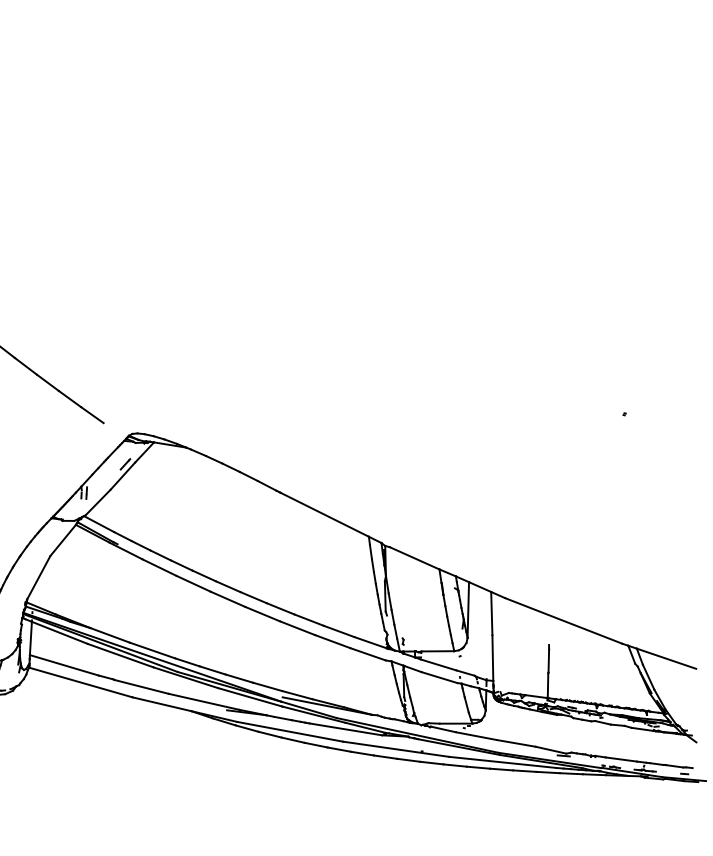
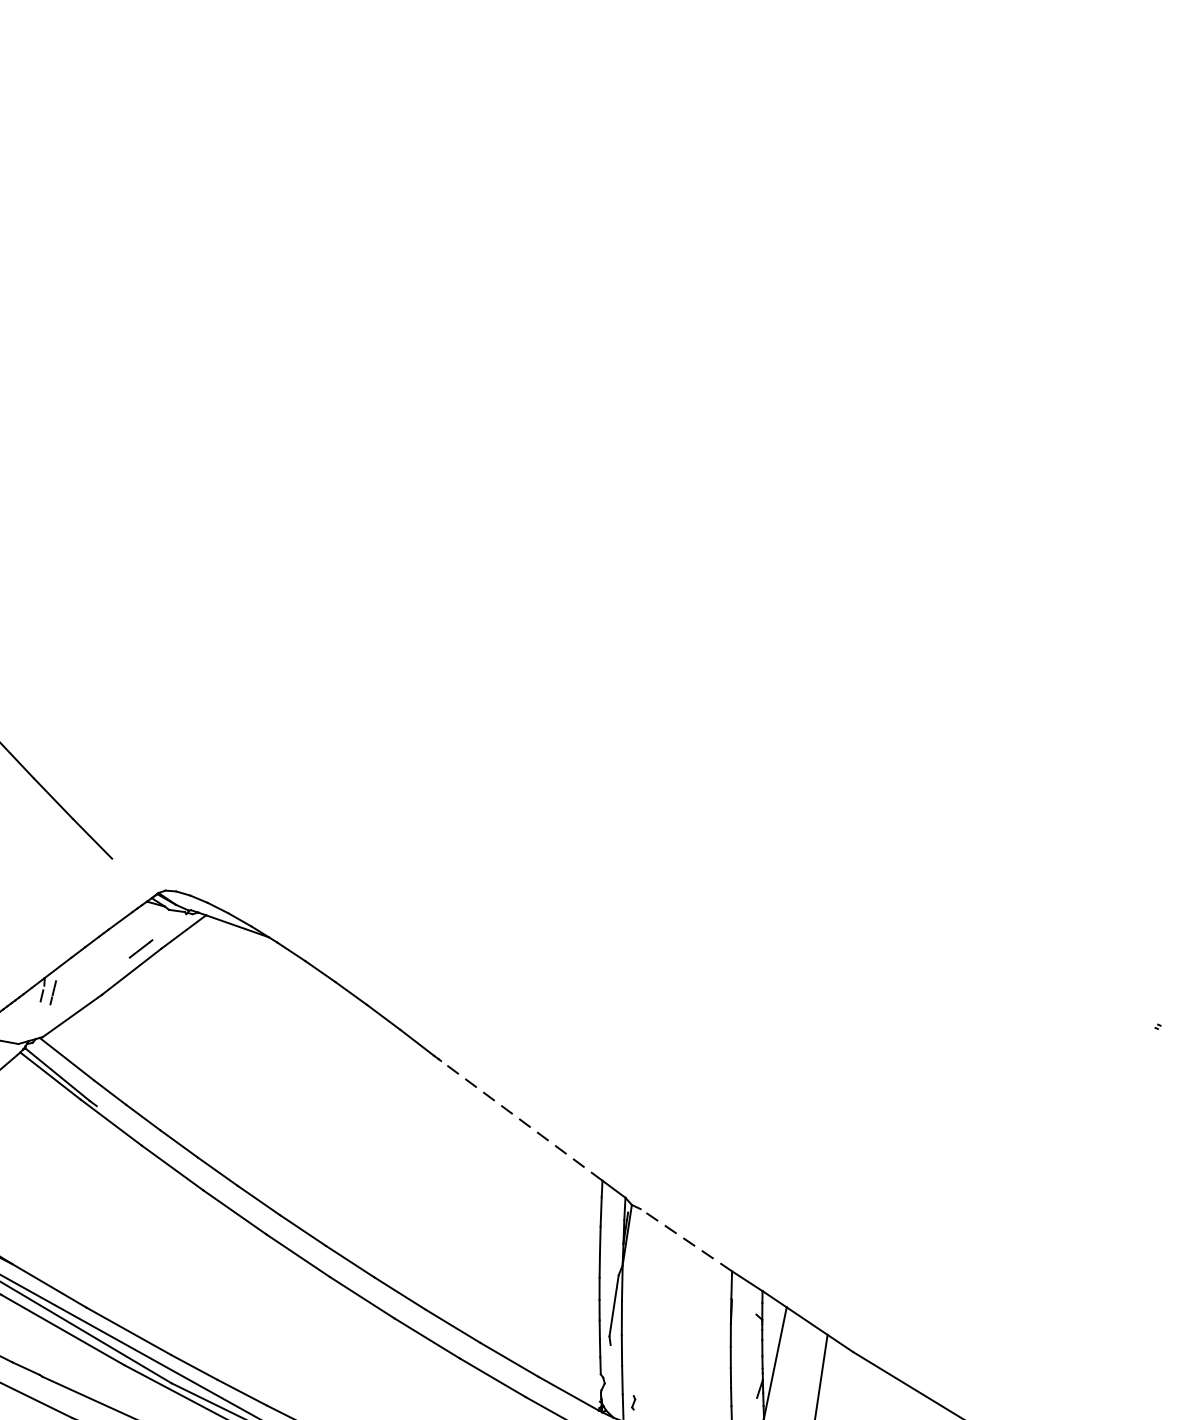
line: (324, 514) -> (521, 1120), solid -> dashed
line: (414, 558) -> (686, 1240), solid -> dashed

